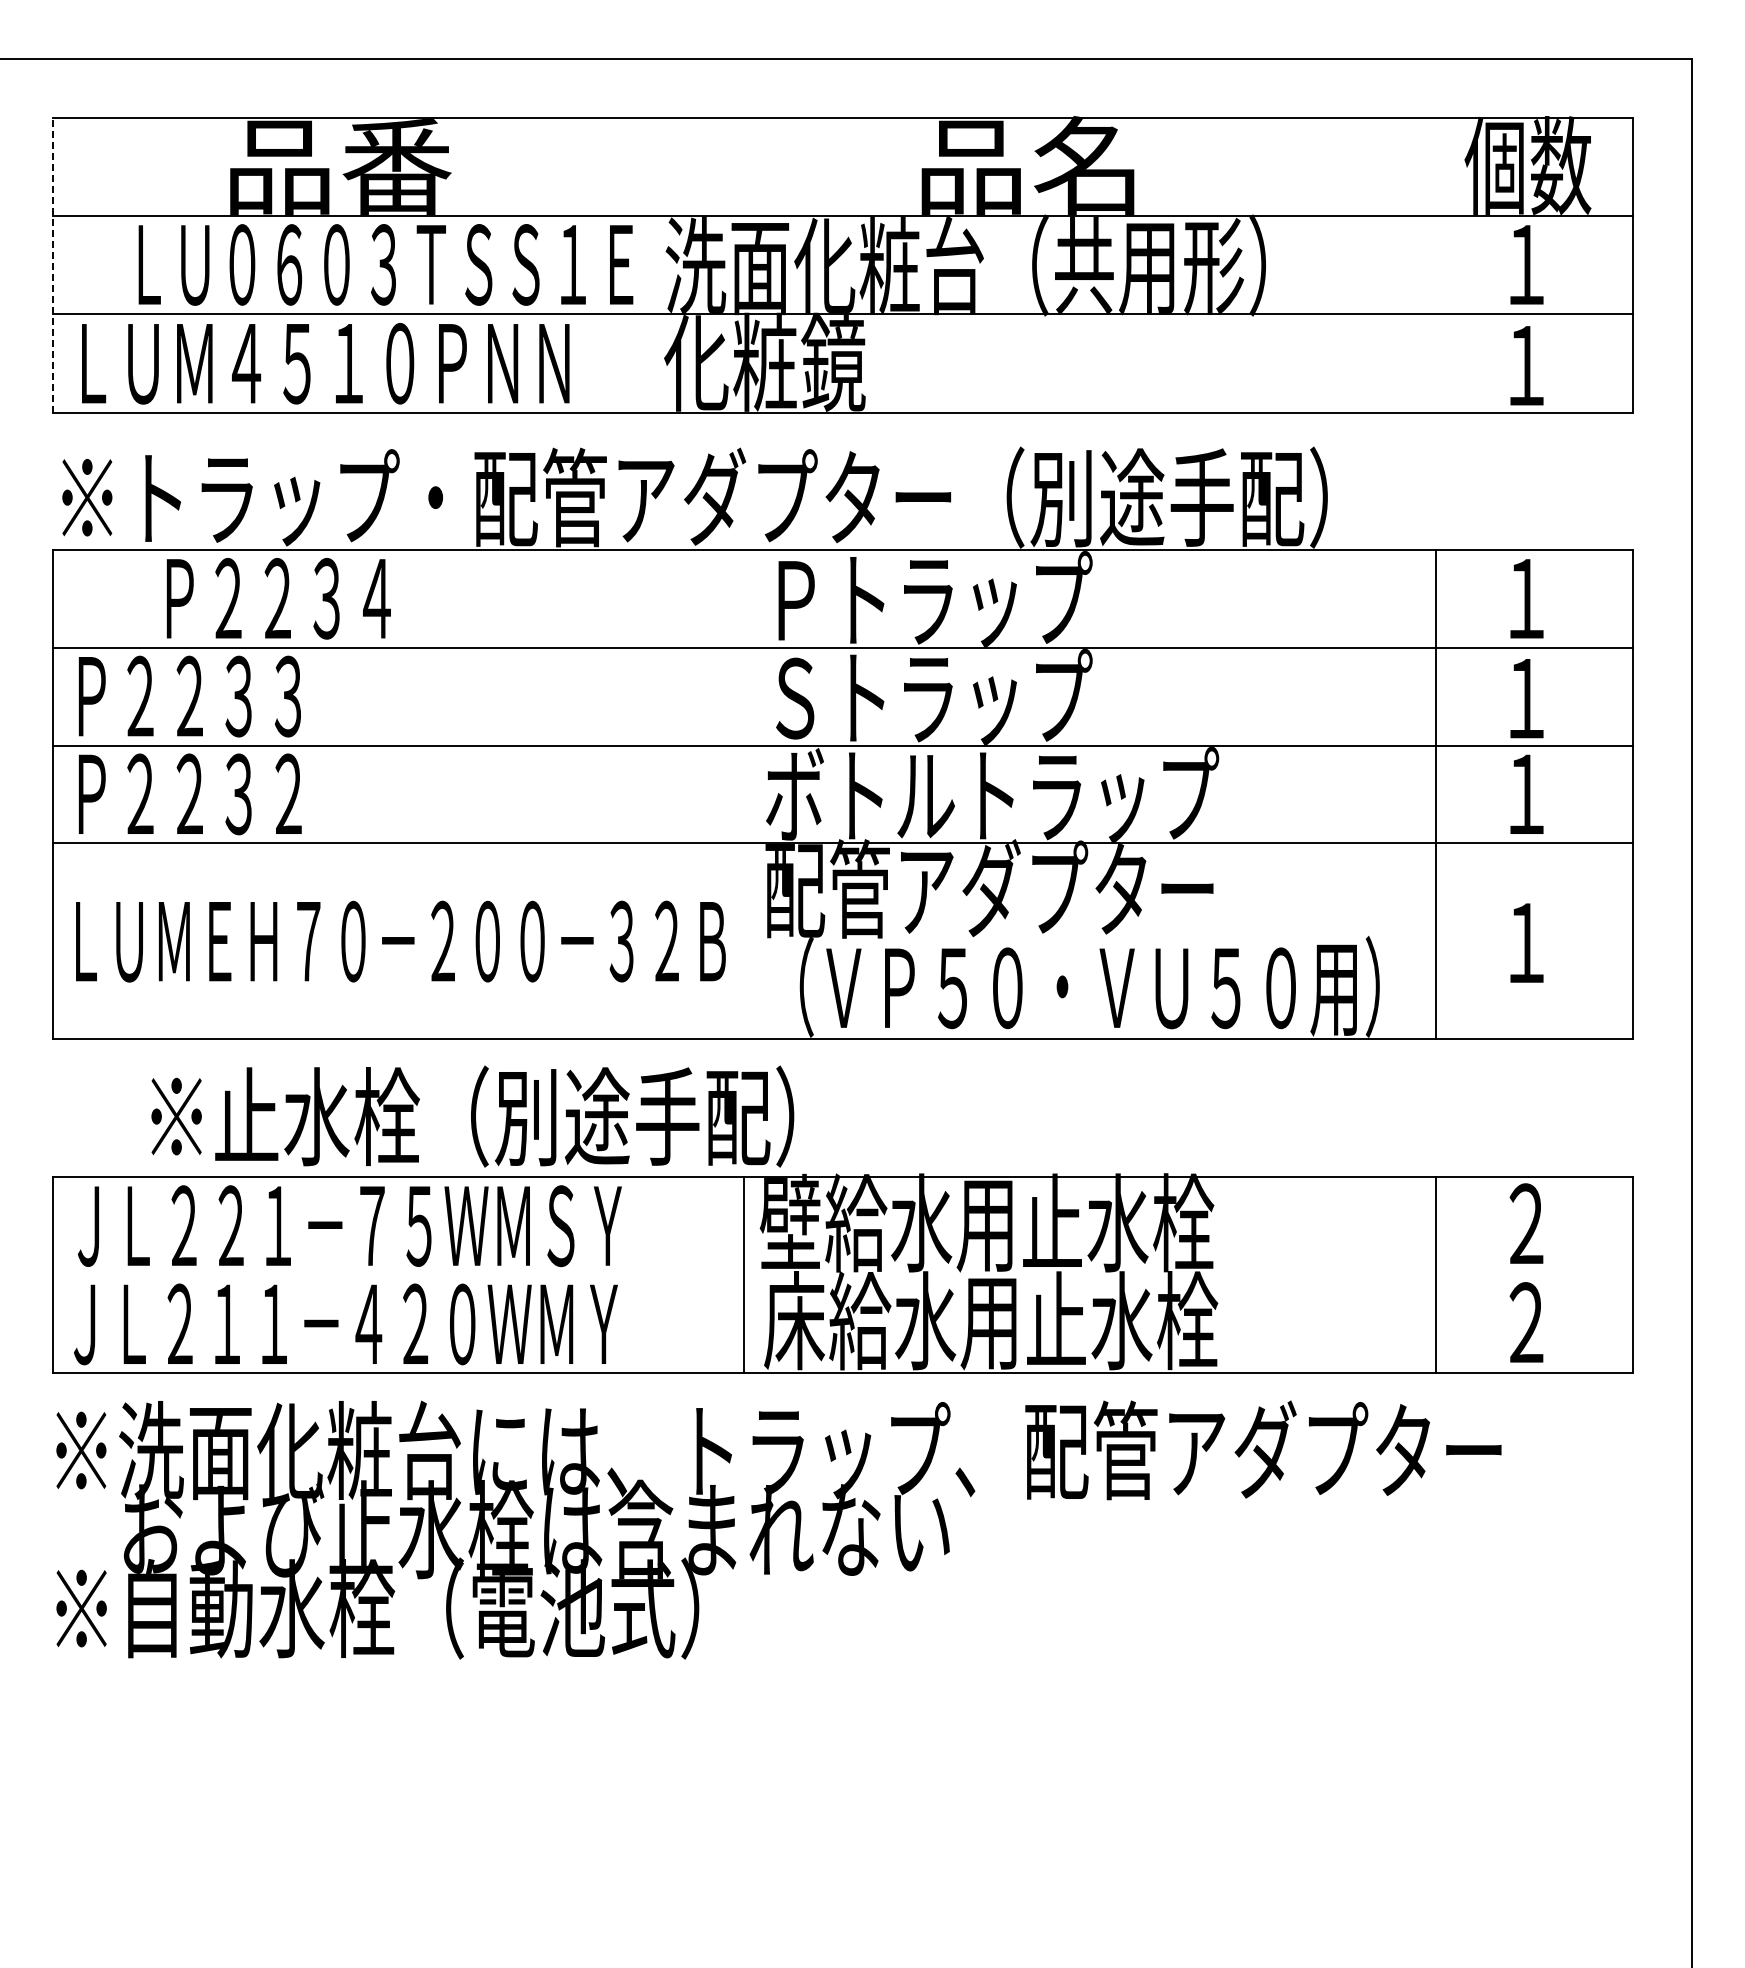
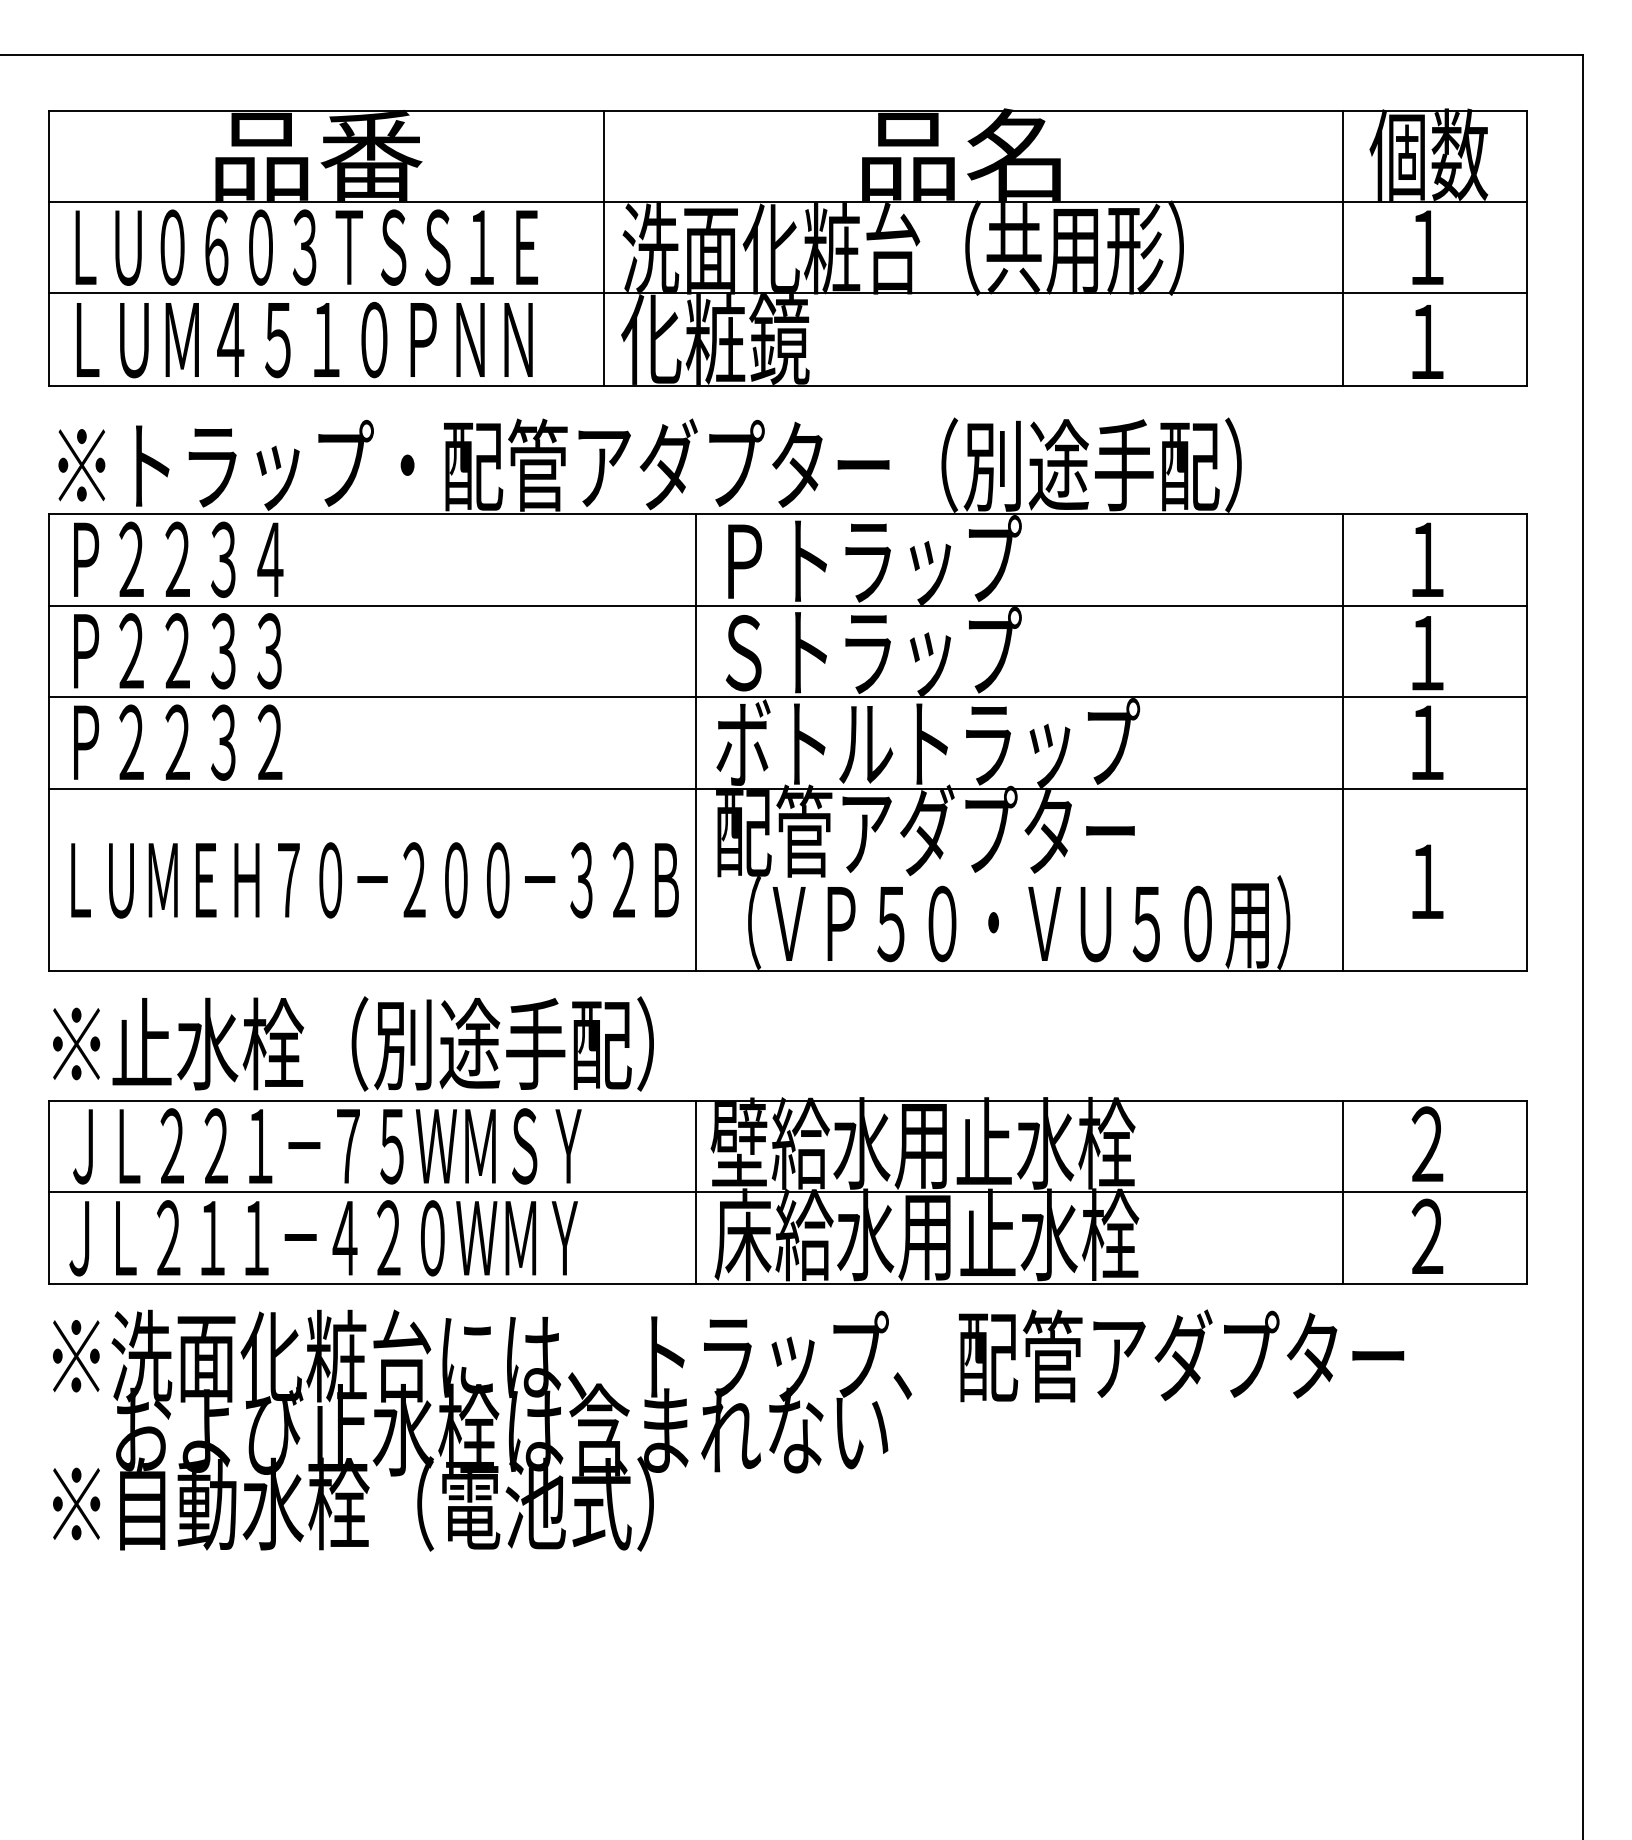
text: (385, 264) -> (306, 247), moved
line: (52, 265) -> (49, 248), dashed -> solid
line: (645, 265) -> (603, 248), added
line: (1435, 265) -> (1342, 248), added
text: (278, 598) -> (178, 559), moved
line: (744, 794) -> (696, 742), added
text: (472, 1116) -> (353, 1043), moved
line: (842, 1275) -> (787, 1192), added

